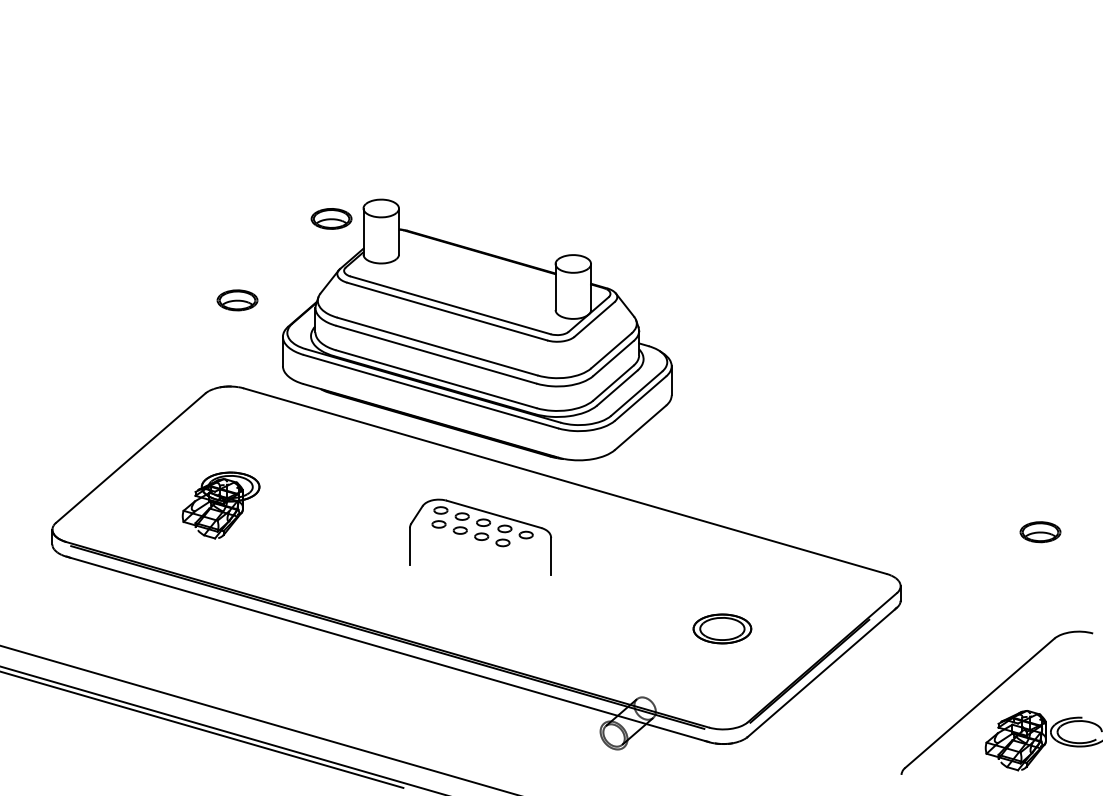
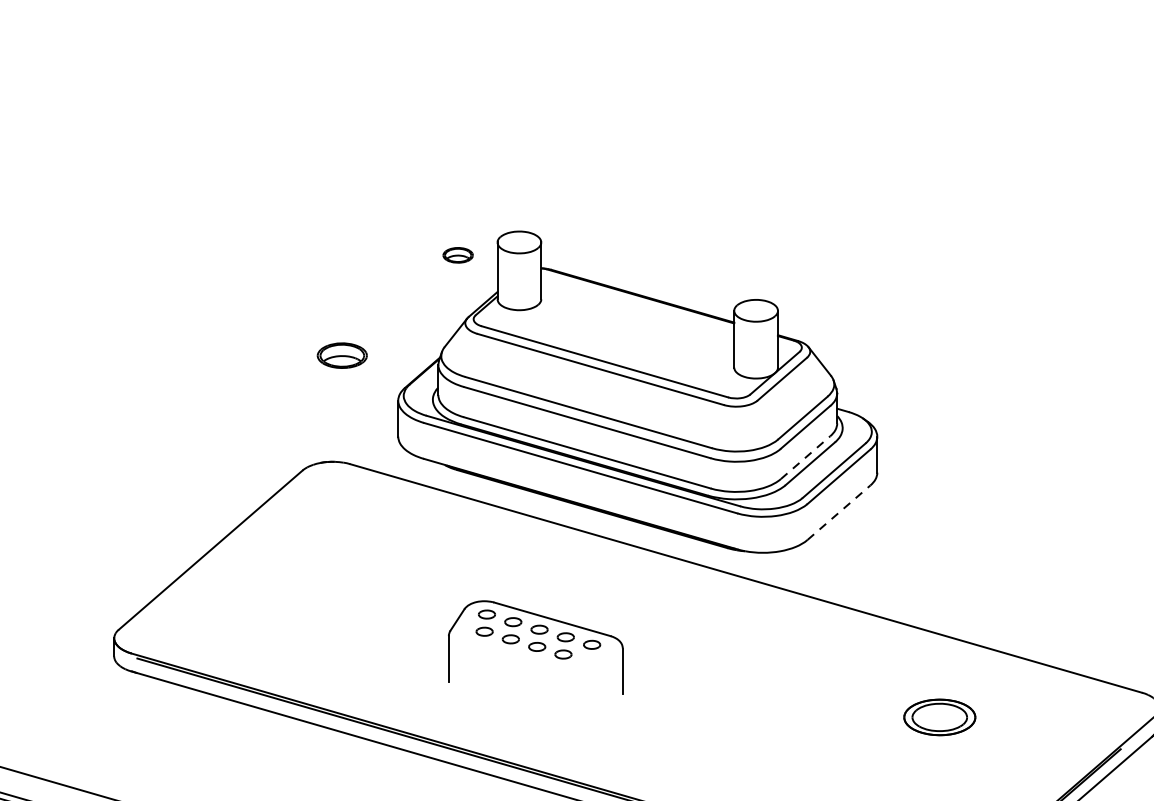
part: (331, 218) -> (458, 254), size x0.6
line: (613, 383) -> (805, 458), solid -> dashed
line: (640, 427) -> (838, 512), solid -> dashed
part: (220, 505) -> (321, 608), removed
part: (480, 536) -> (535, 646), moved
part: (722, 628) -> (939, 716), moved

